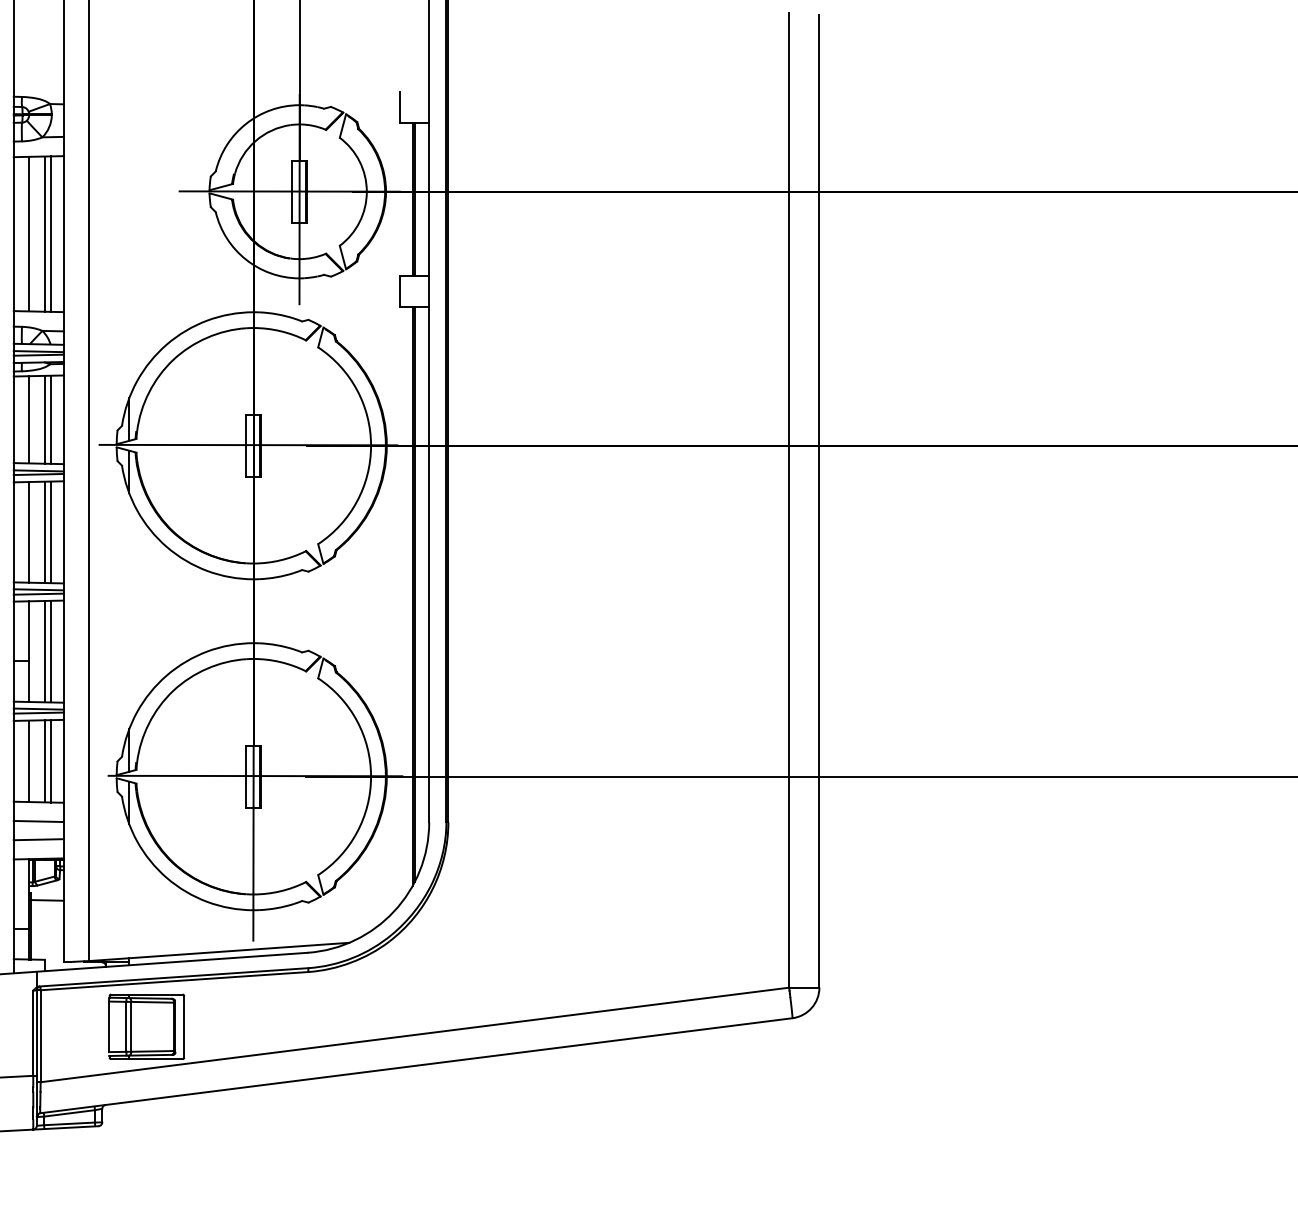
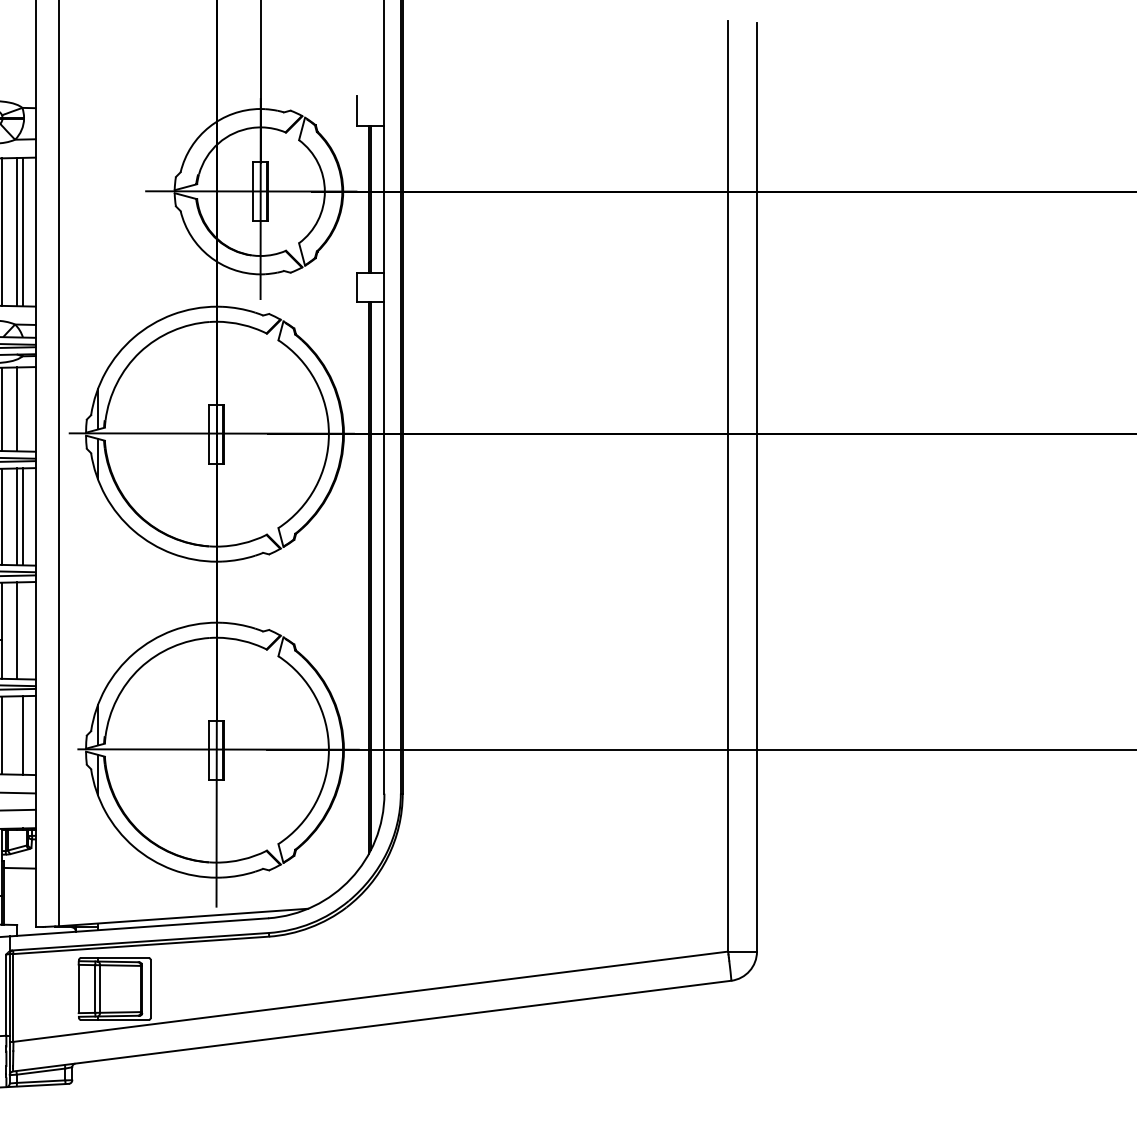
line: (51, 419) -> (23, 409), removed
line: (51, 651) -> (23, 630), removed
line: (44, 761) -> (17, 735), removed

